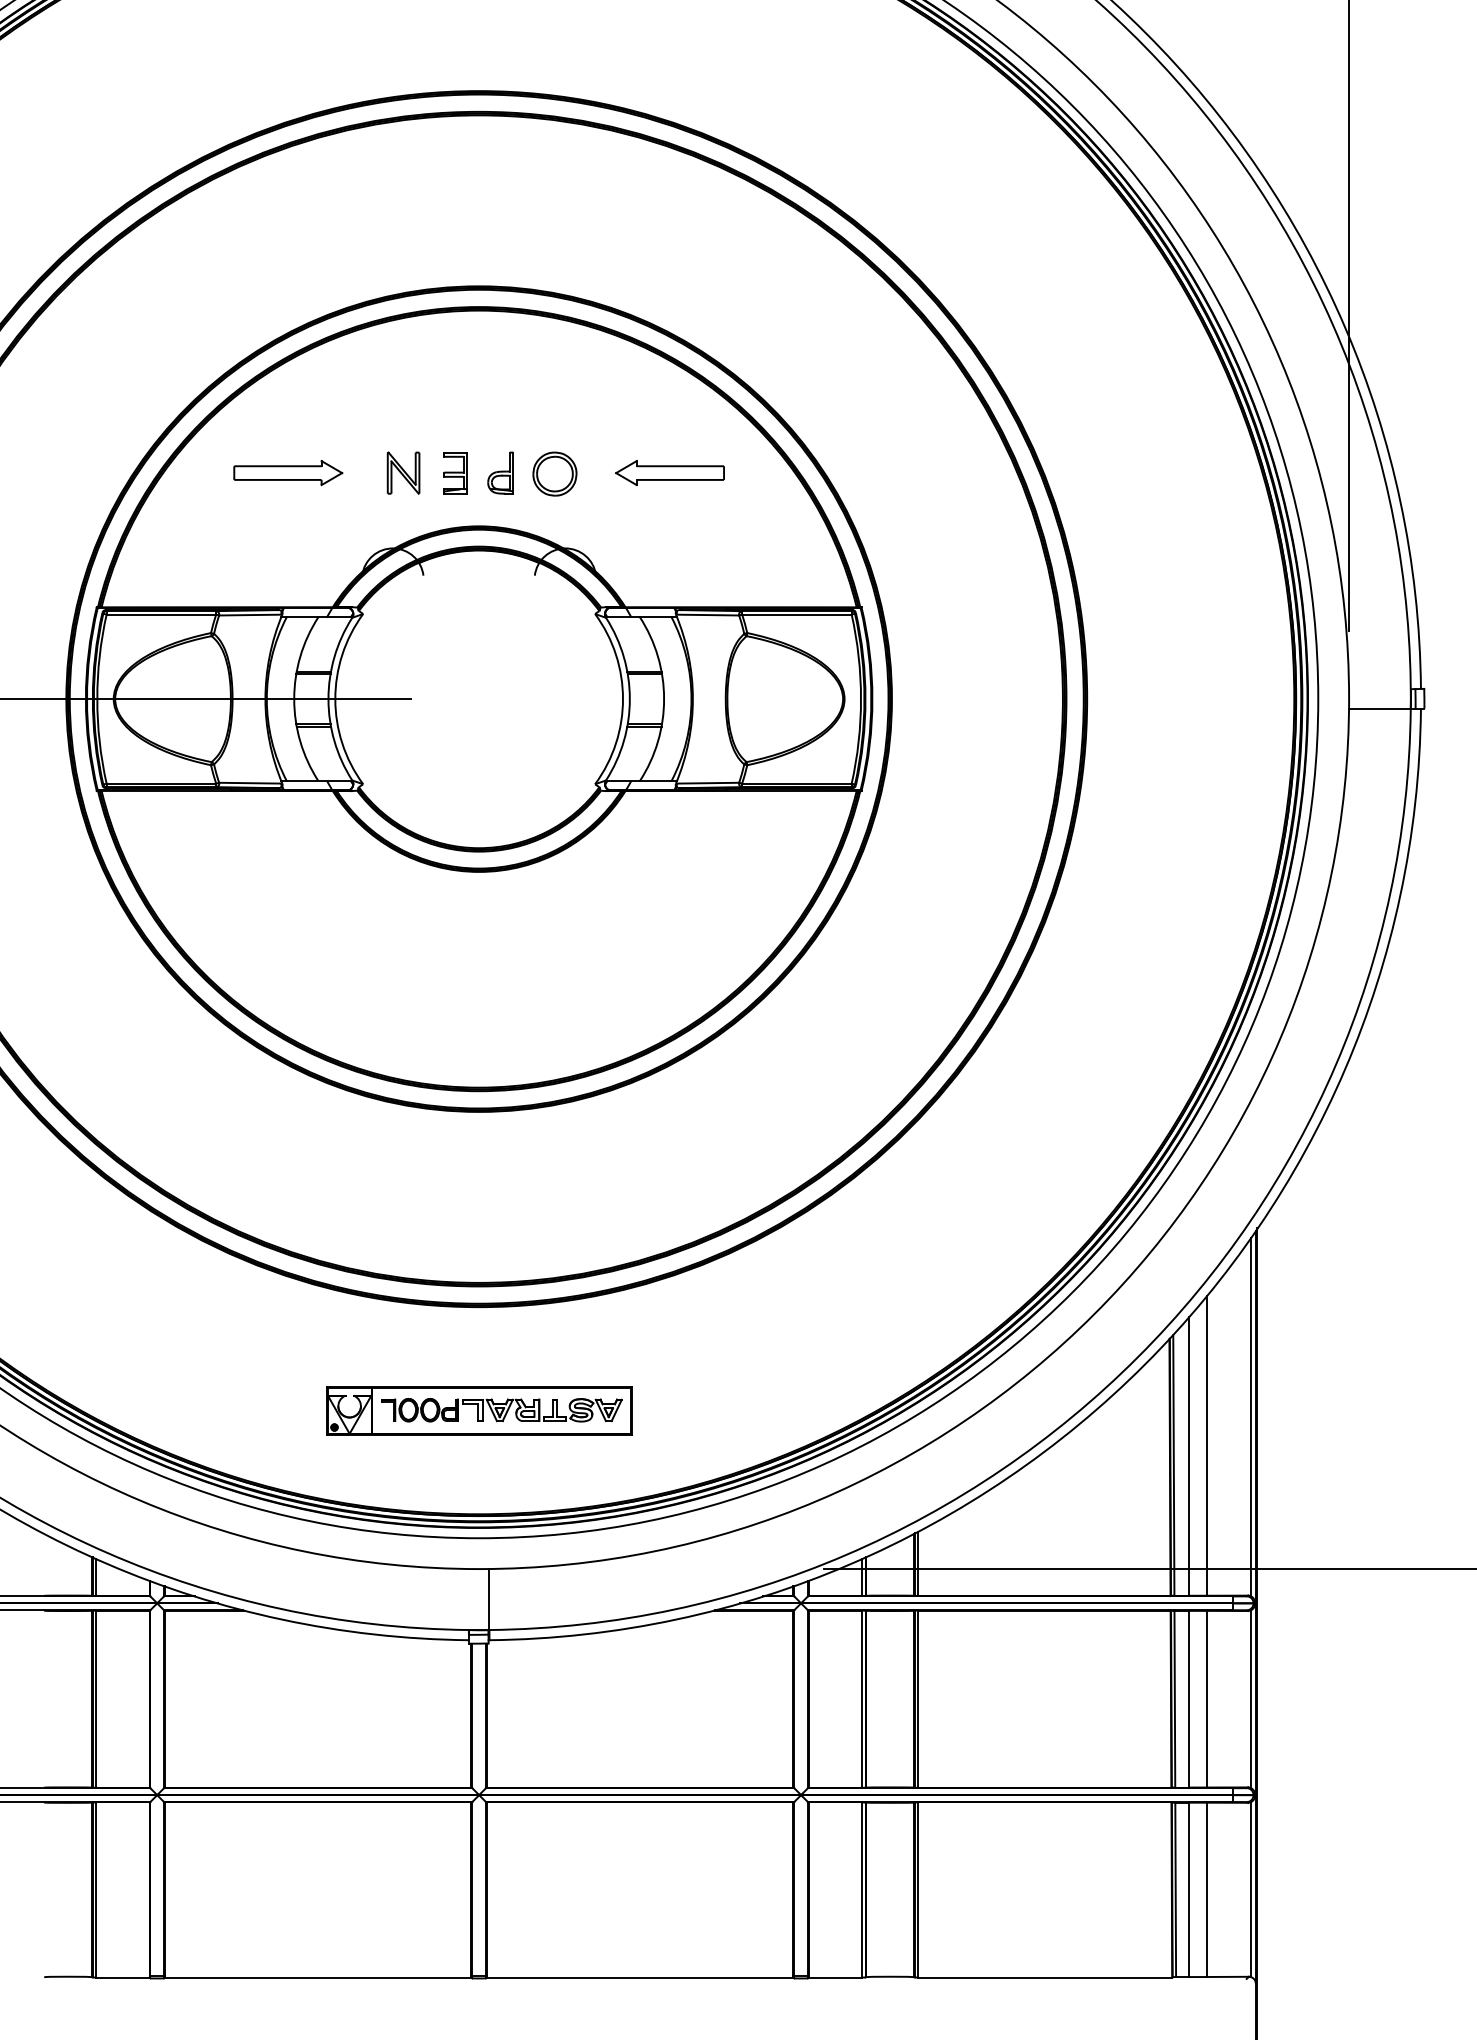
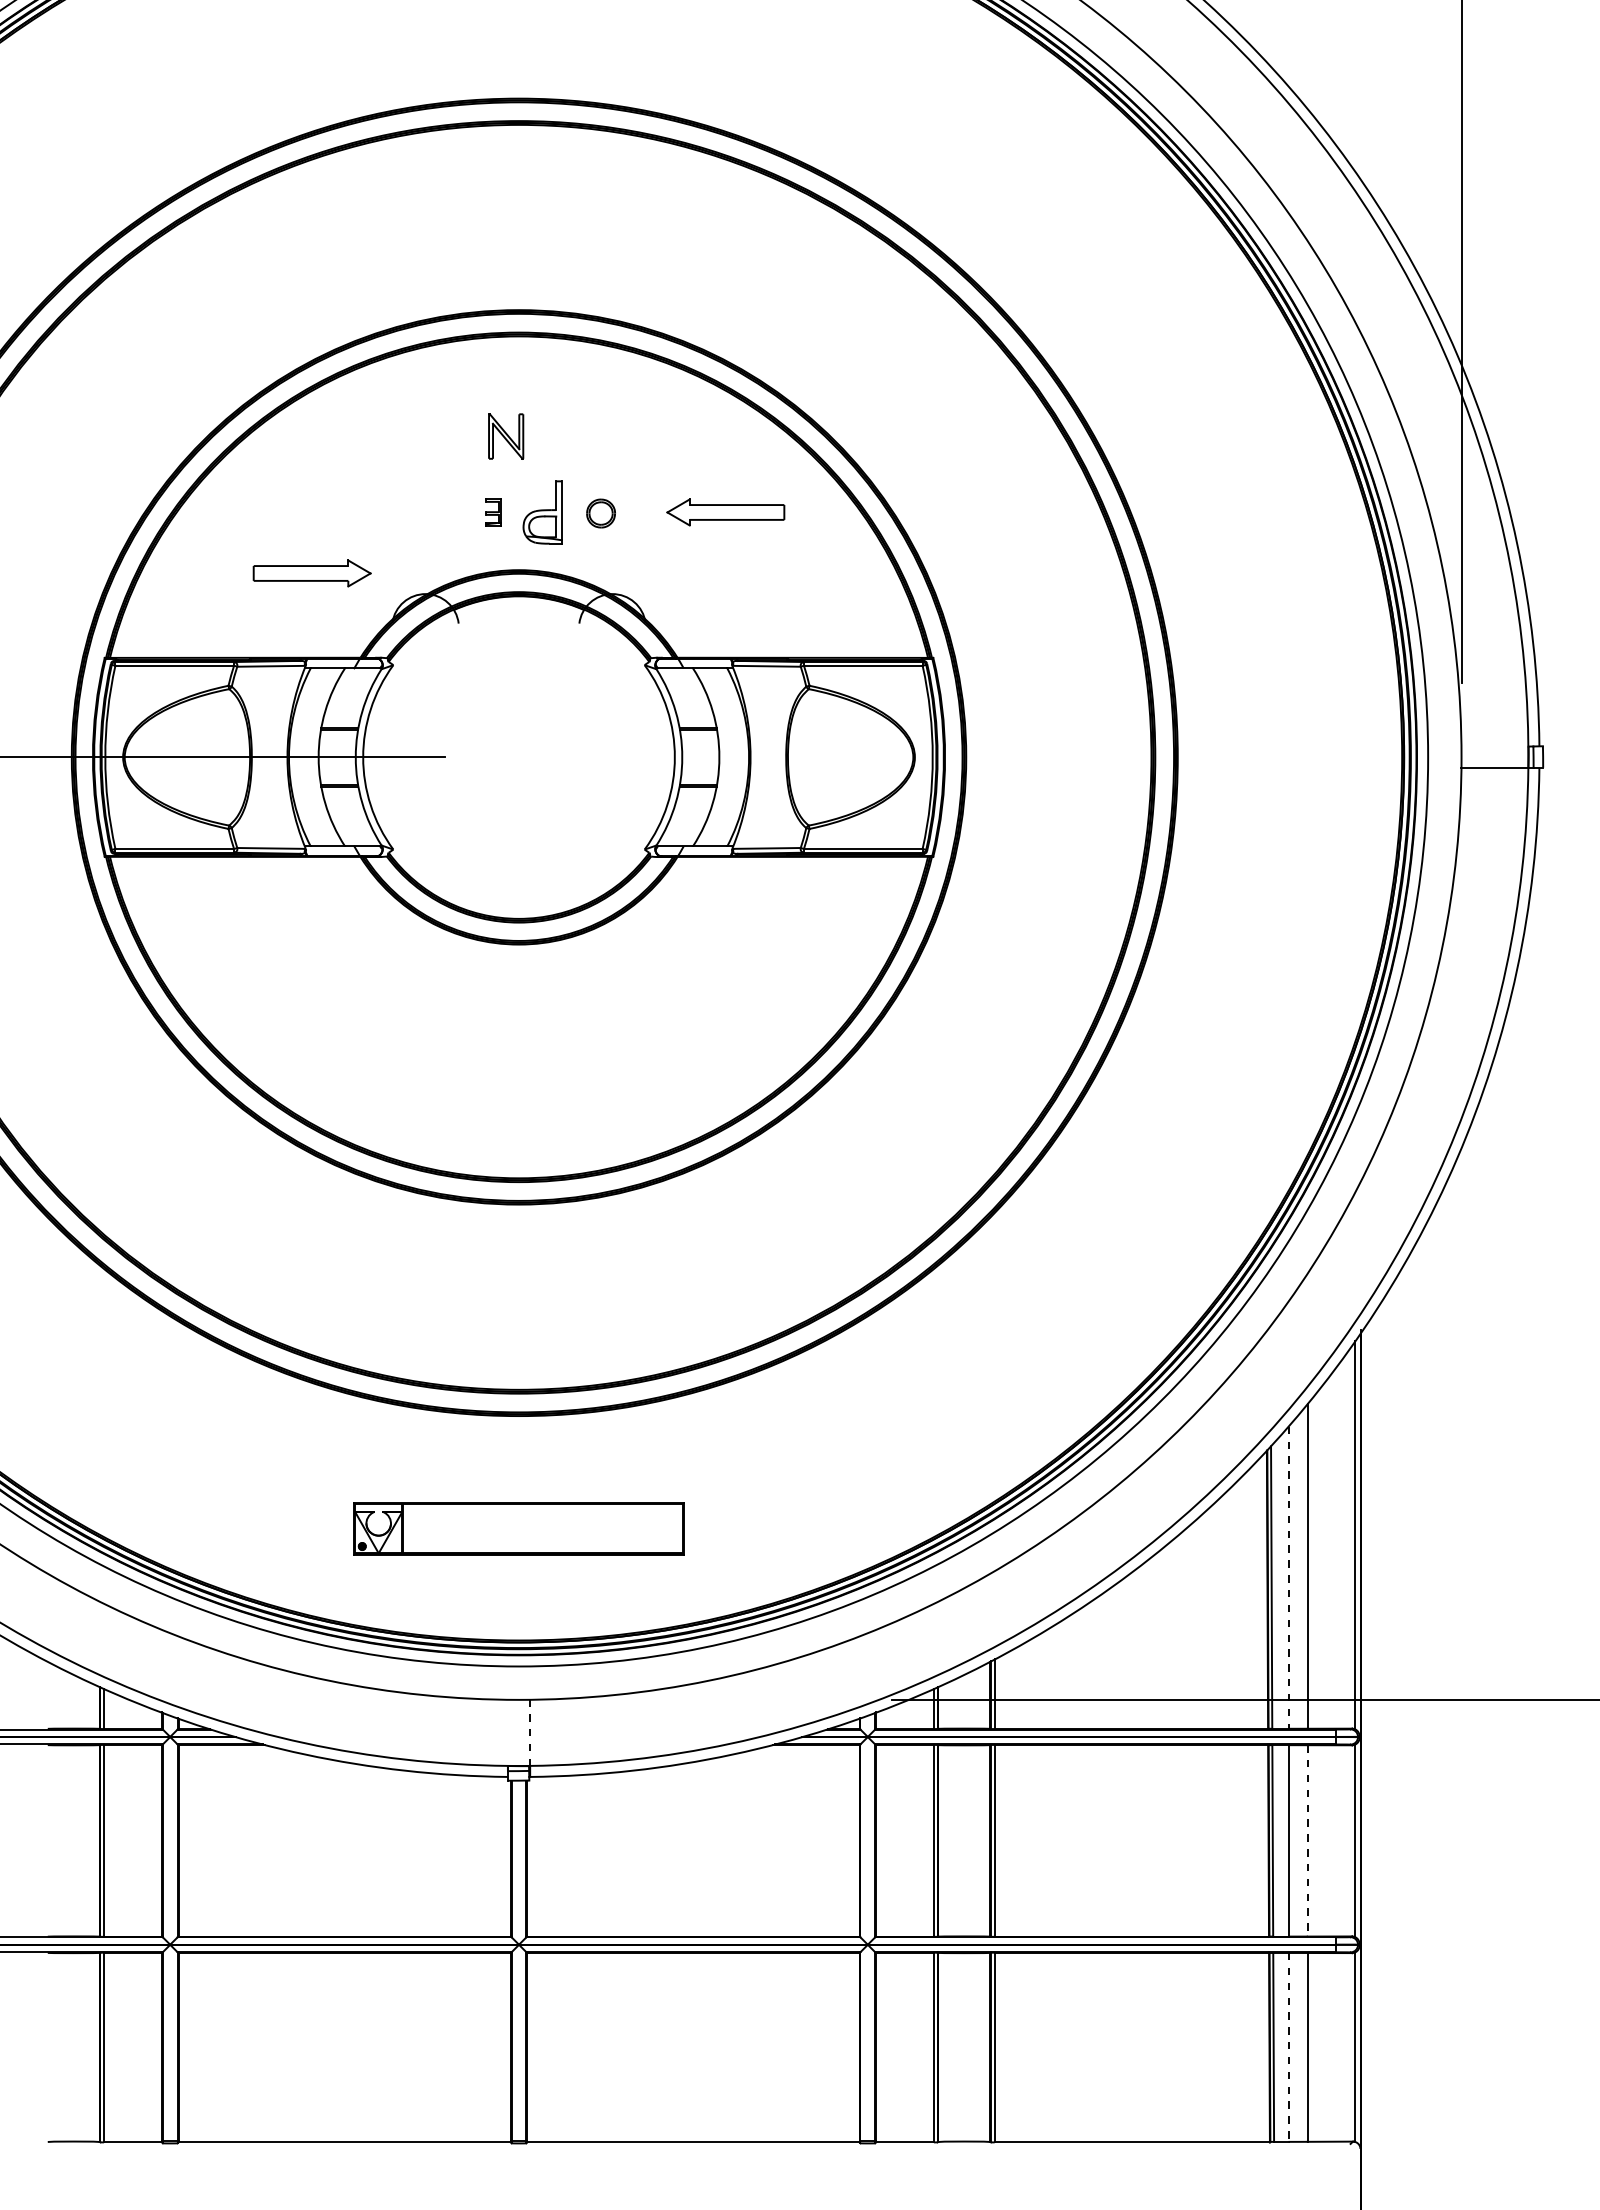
part: (287, 473) -> (311, 573), moved
part: (403, 473) -> (506, 436), moved
part: (455, 473) -> (493, 512), size x0.6
part: (499, 473) -> (541, 512), size x1.4
part: (554, 474) -> (600, 513), size x0.6
part: (501, 1409) -> (543, 1527), removed
line: (1189, 1457) -> (1288, 1578), solid -> dashed
line: (489, 1600) -> (530, 1733), solid -> dashed
line: (1206, 1698) -> (1307, 1840), solid -> dashed
line: (1189, 1889) -> (1288, 2047), solid -> dashed

